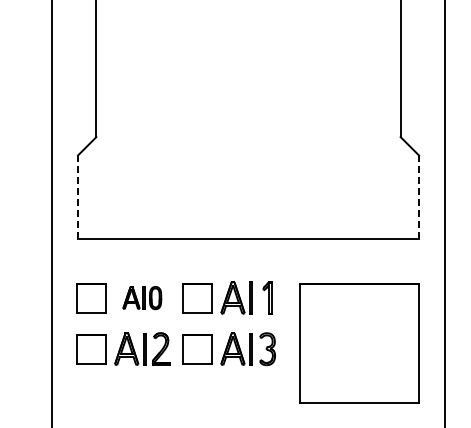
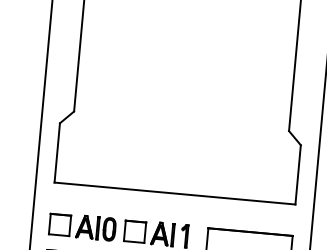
line: (78, 197) -> (57, 153), dashed -> solid
line: (419, 197) -> (298, 174), dashed -> solid
part: (142, 297) -> (96, 227), size x1.43

